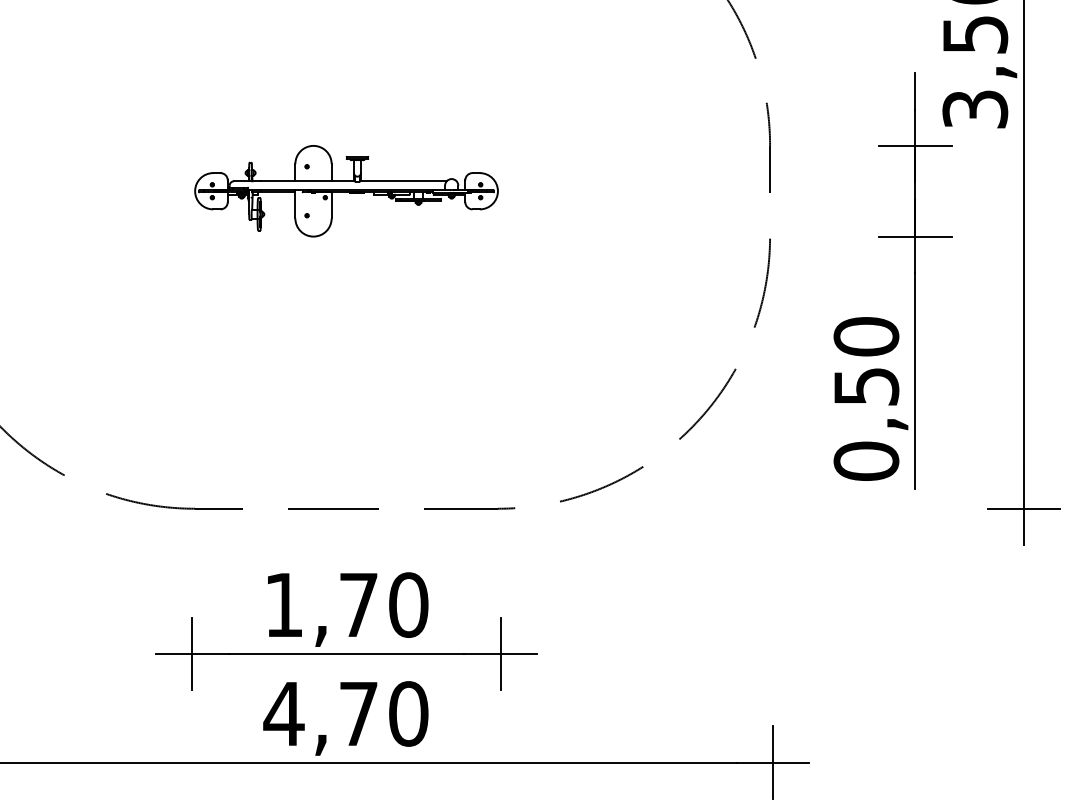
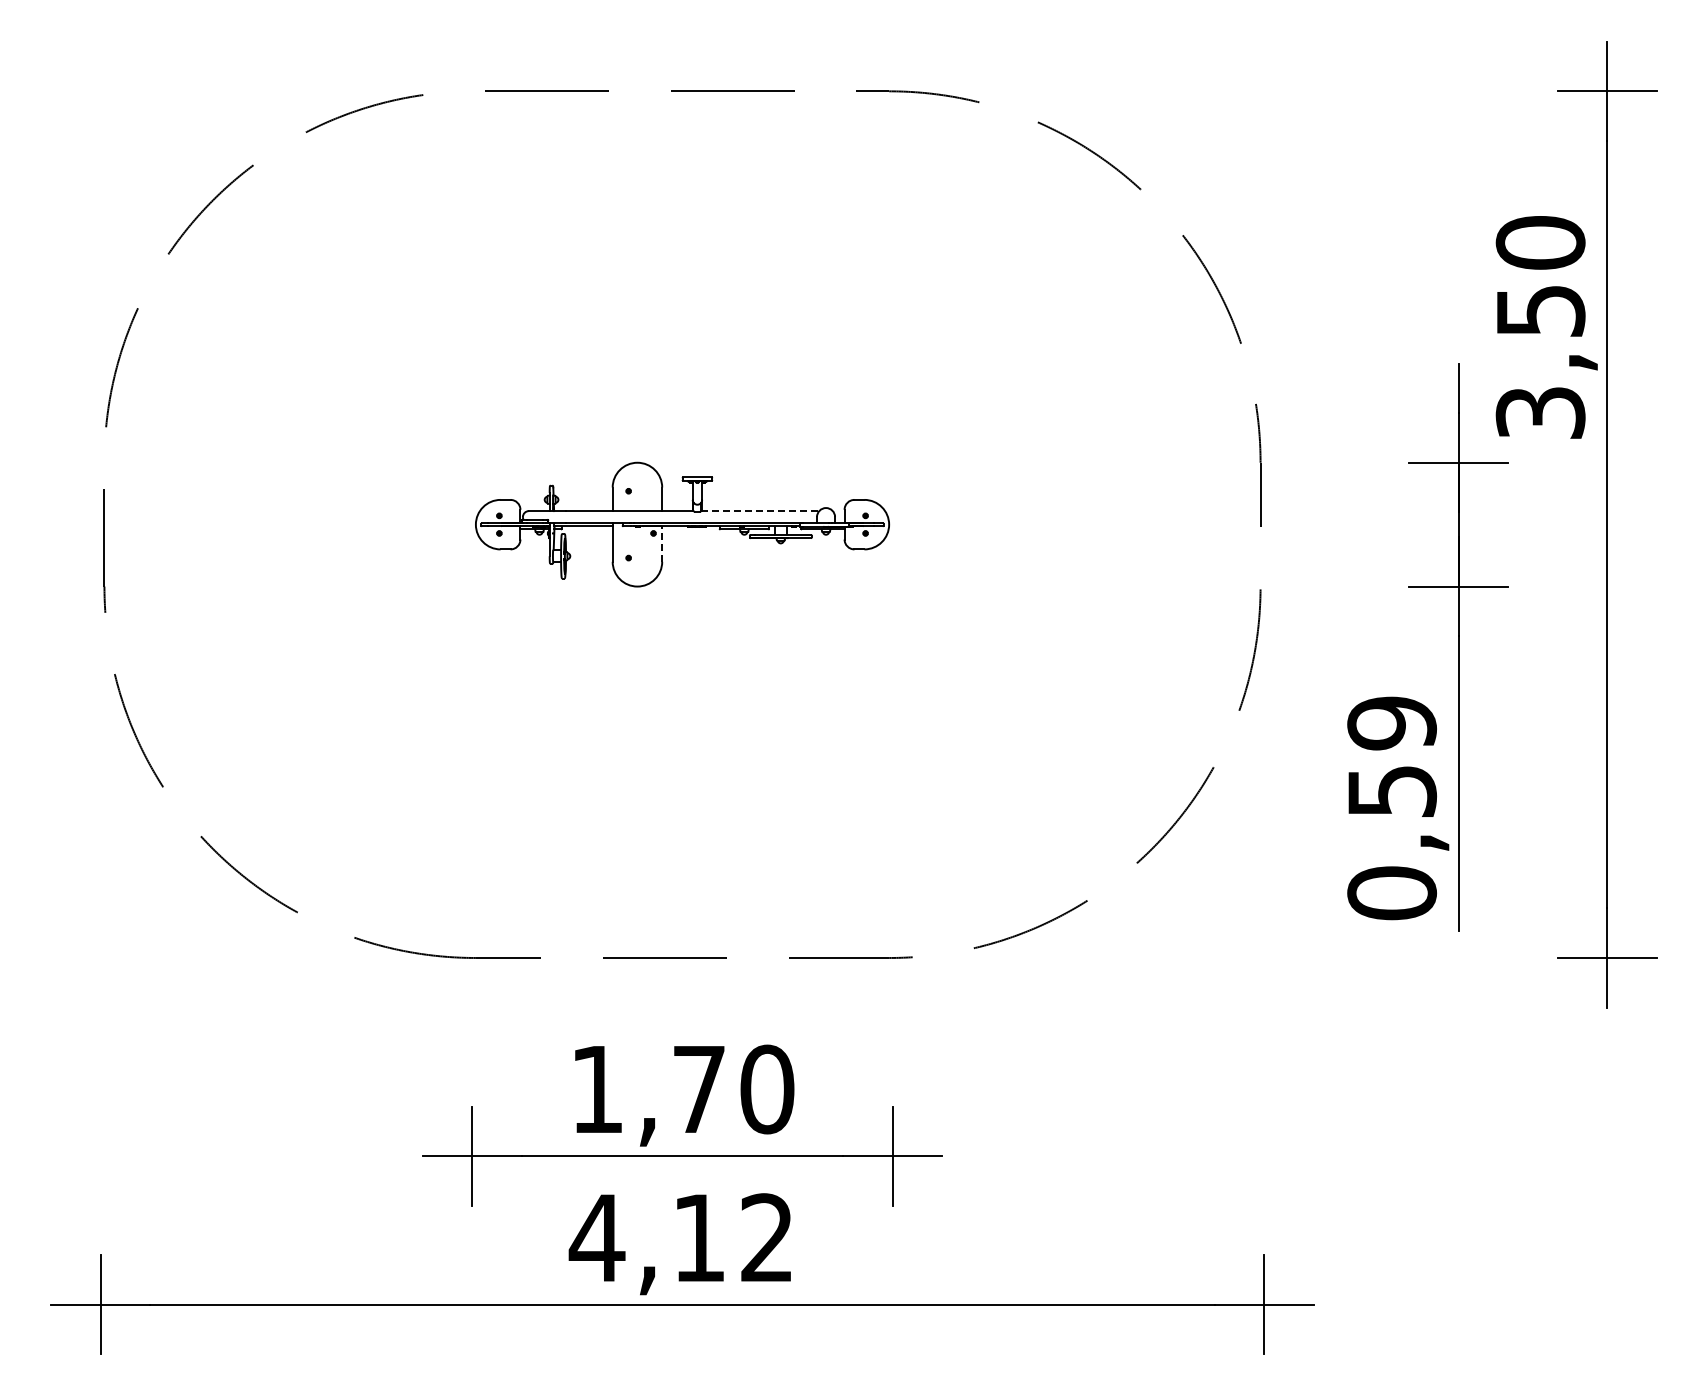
line: (403, 181) -> (760, 511), solid -> dashed
line: (331, 205) -> (662, 543), solid -> dashed
text: (866, 336) -> (1392, 723), 0,50 -> 0,59
text: (384, 713) -> (734, 1237), 4,70 -> 4,12

